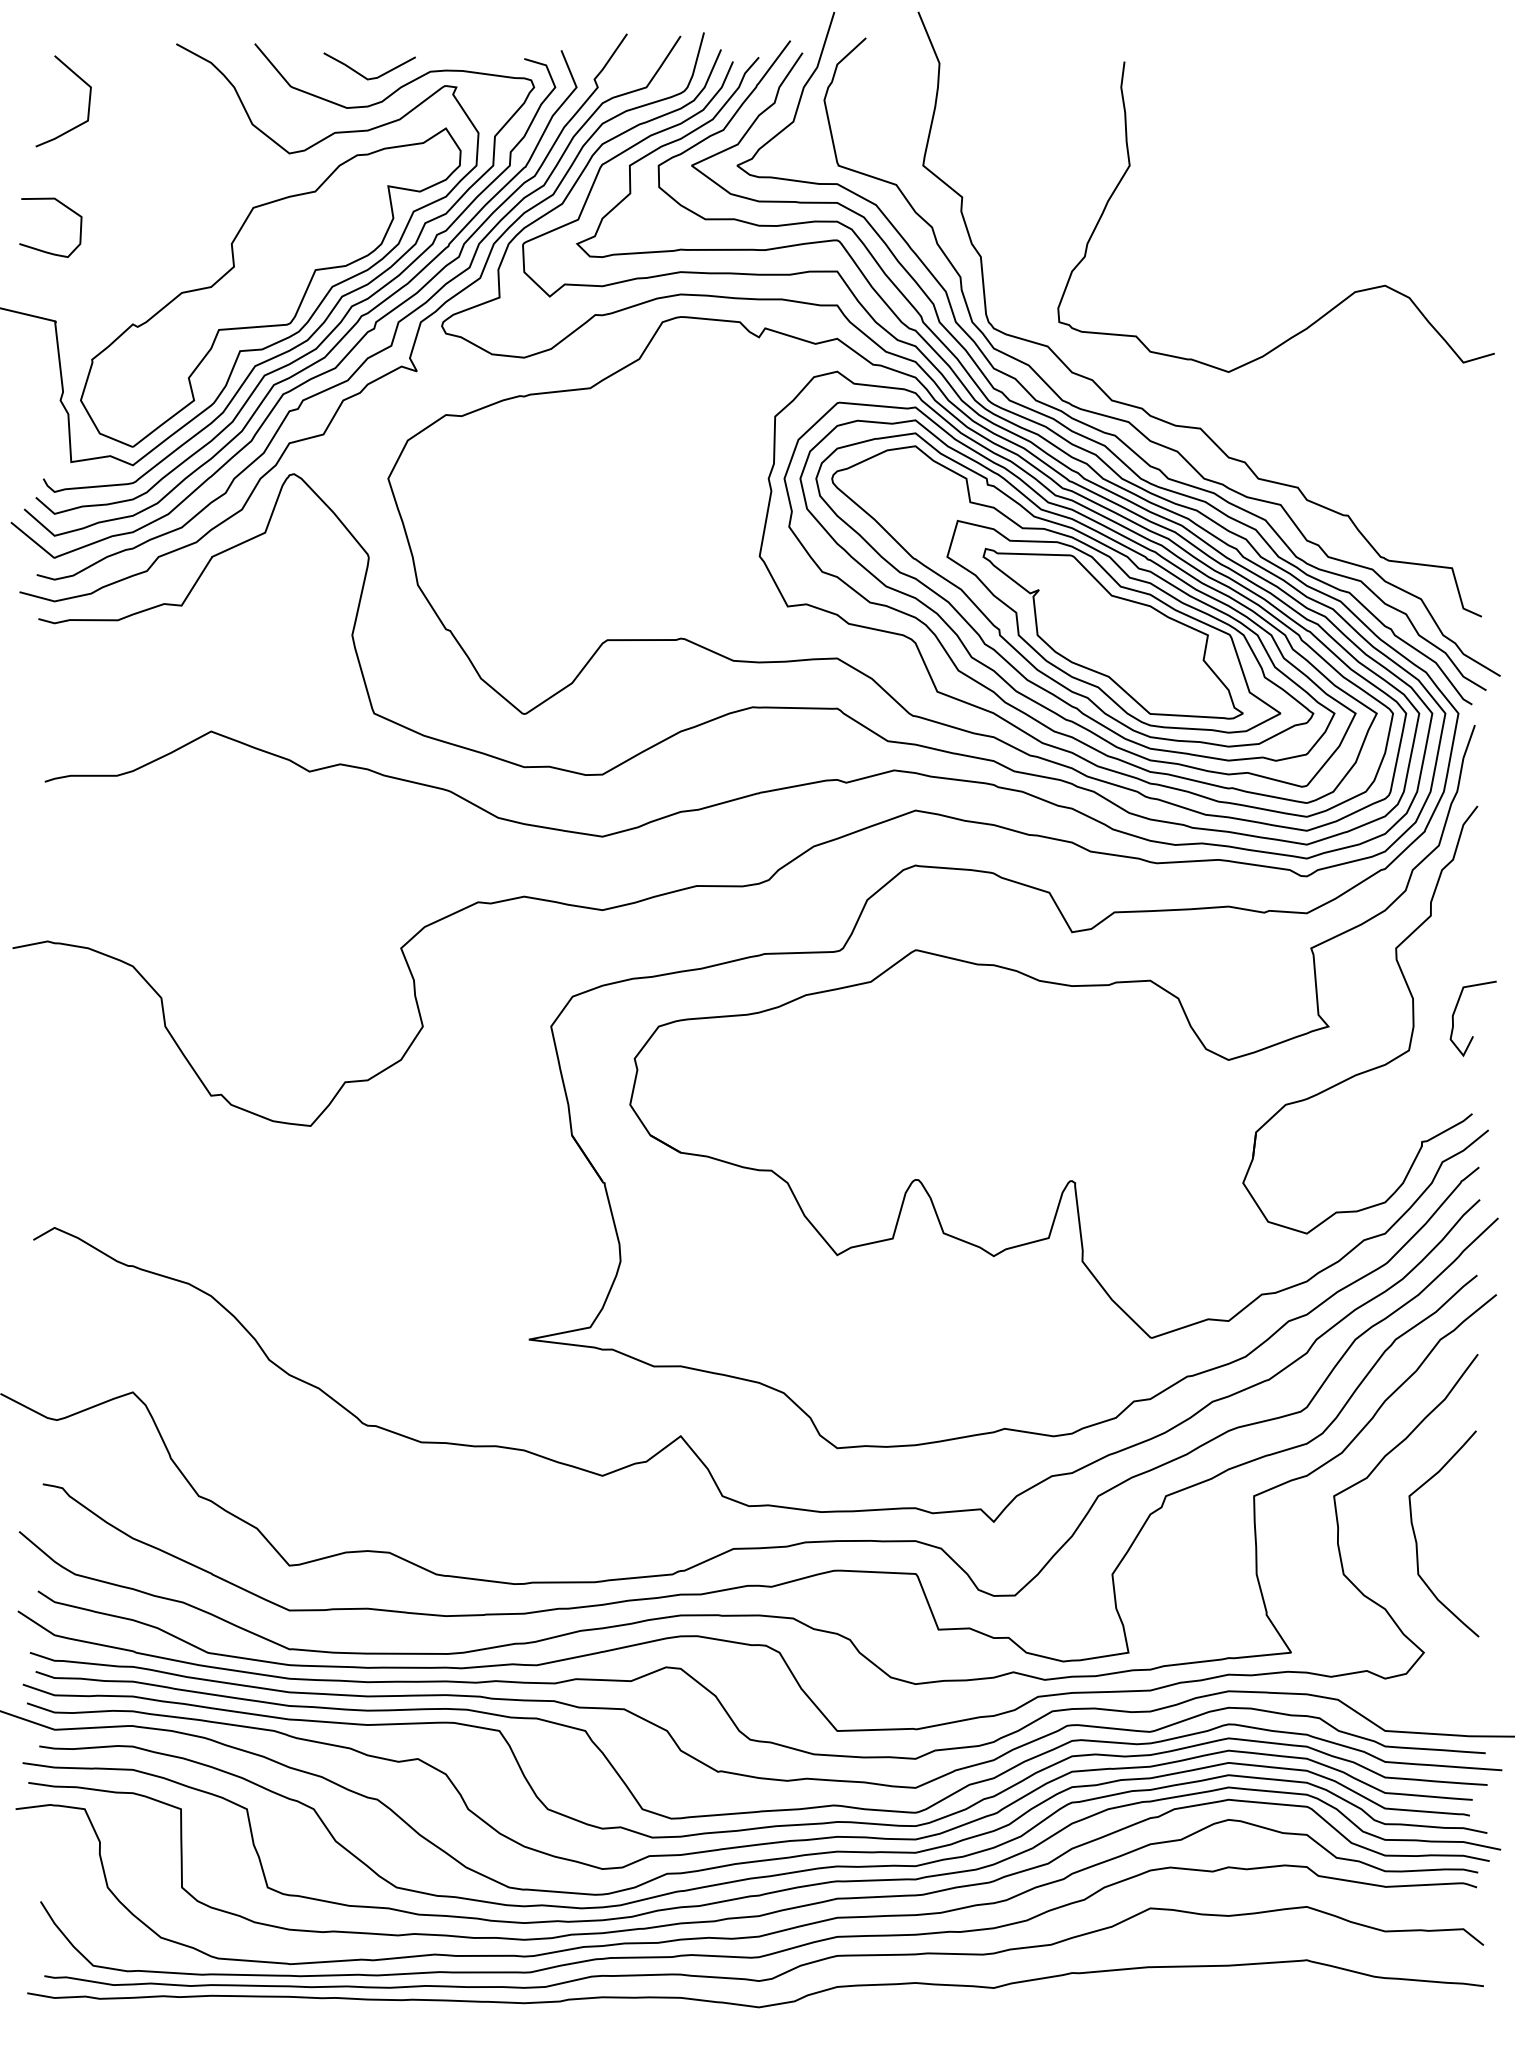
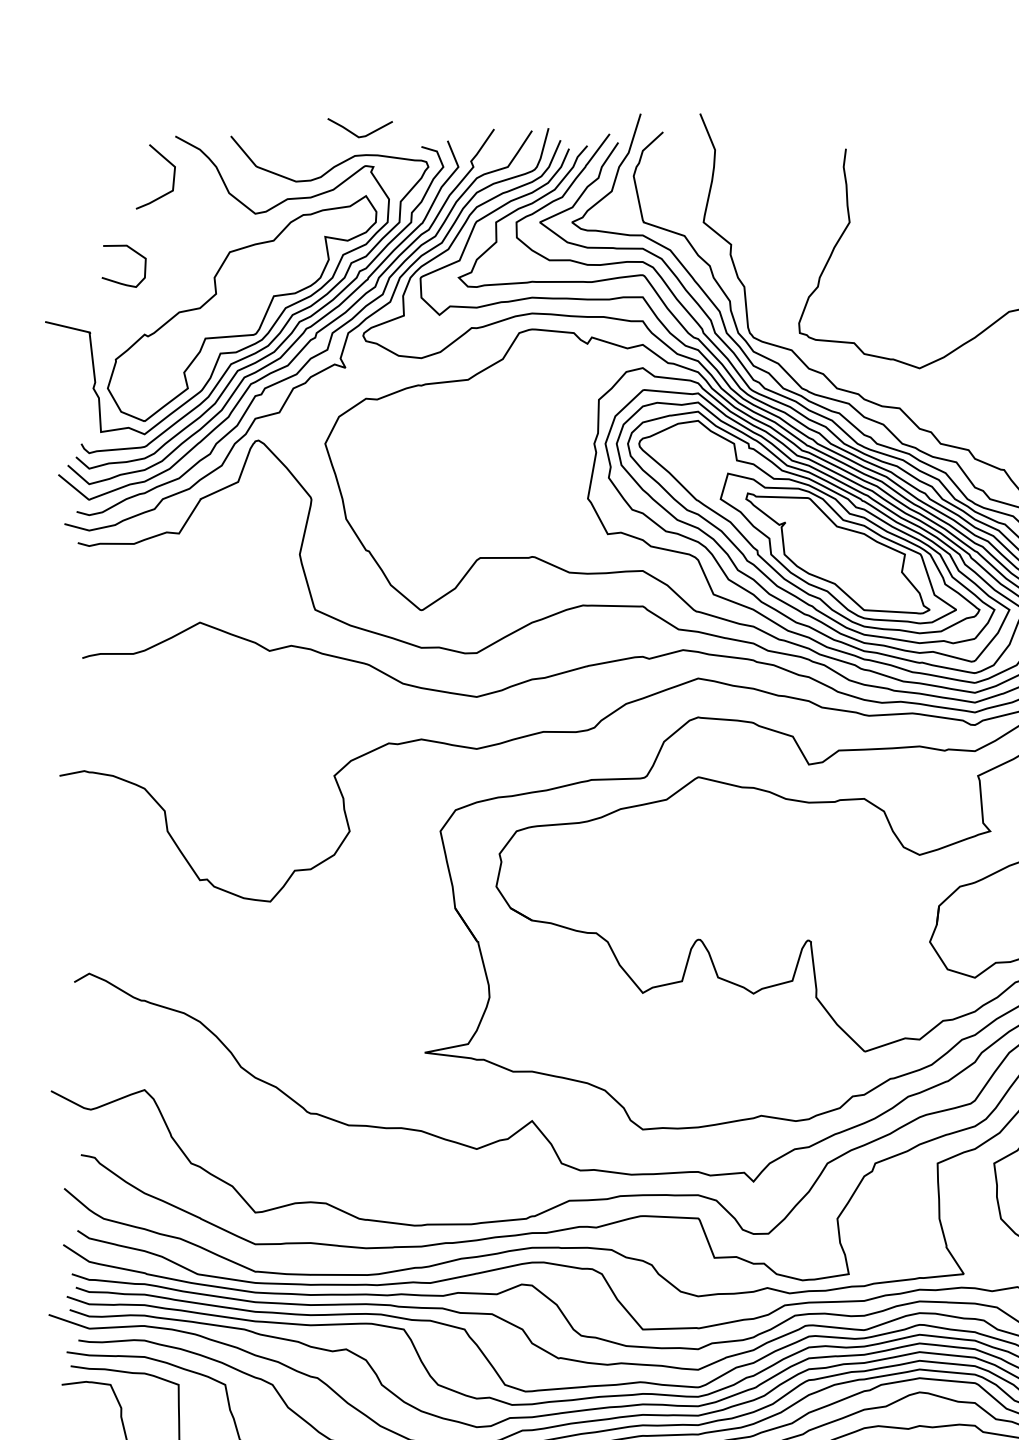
line: (362, 74) -> (355, 133), moved
curve: (88, 101) -> (173, 176), moved
curve: (41, 249) -> (117, 281), moved

